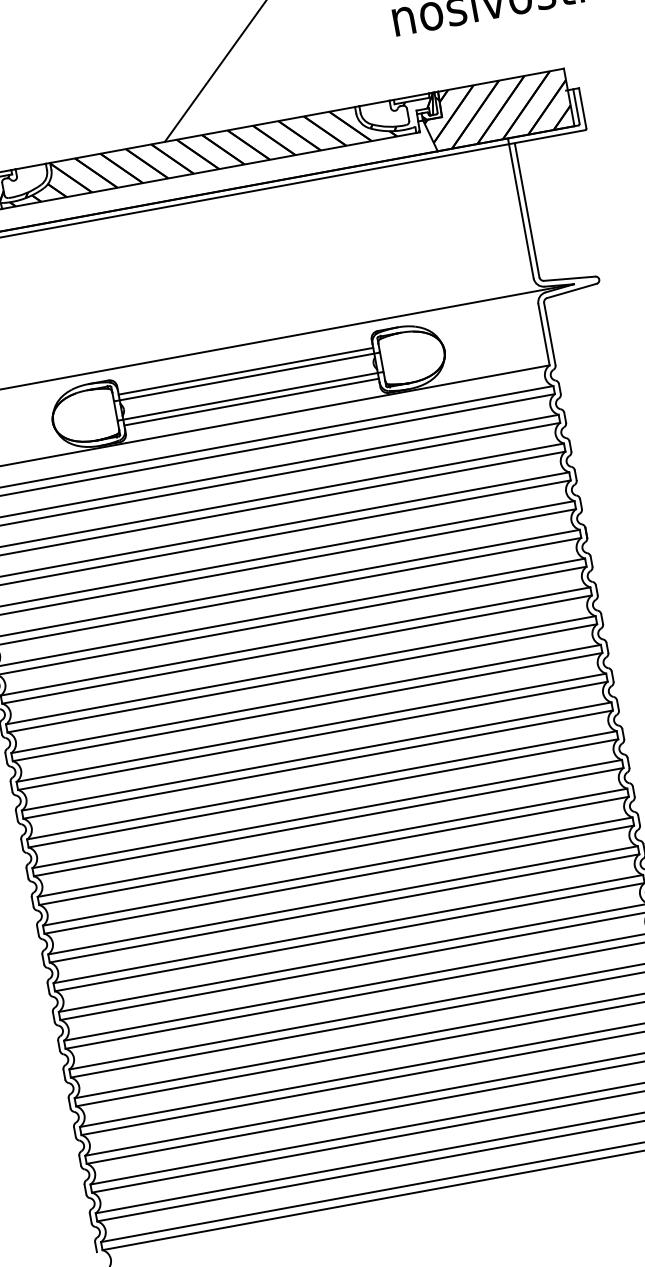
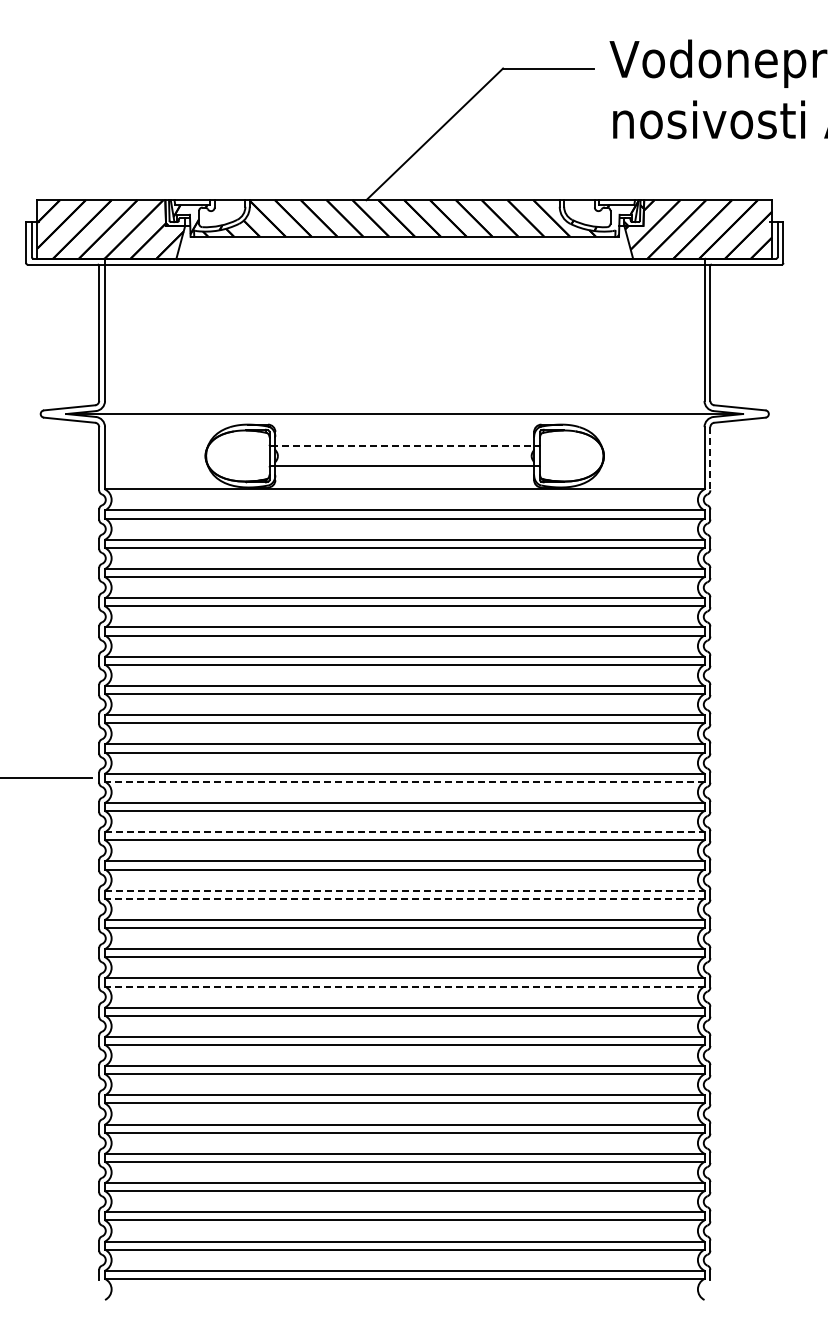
line: (549, 333) -> (710, 458), solid -> dashed
line: (245, 371) -> (404, 440), removed
line: (246, 377) -> (404, 446), solid -> dashed
line: (251, 401) -> (404, 471), removed
line: (307, 706) -> (404, 781), solid -> dashed
line: (316, 756) -> (404, 832), solid -> dashed
line: (326, 814) -> (404, 890), solid -> dashed
line: (328, 821) -> (404, 898), solid -> dashed
line: (344, 908) -> (404, 986), solid -> dashed

